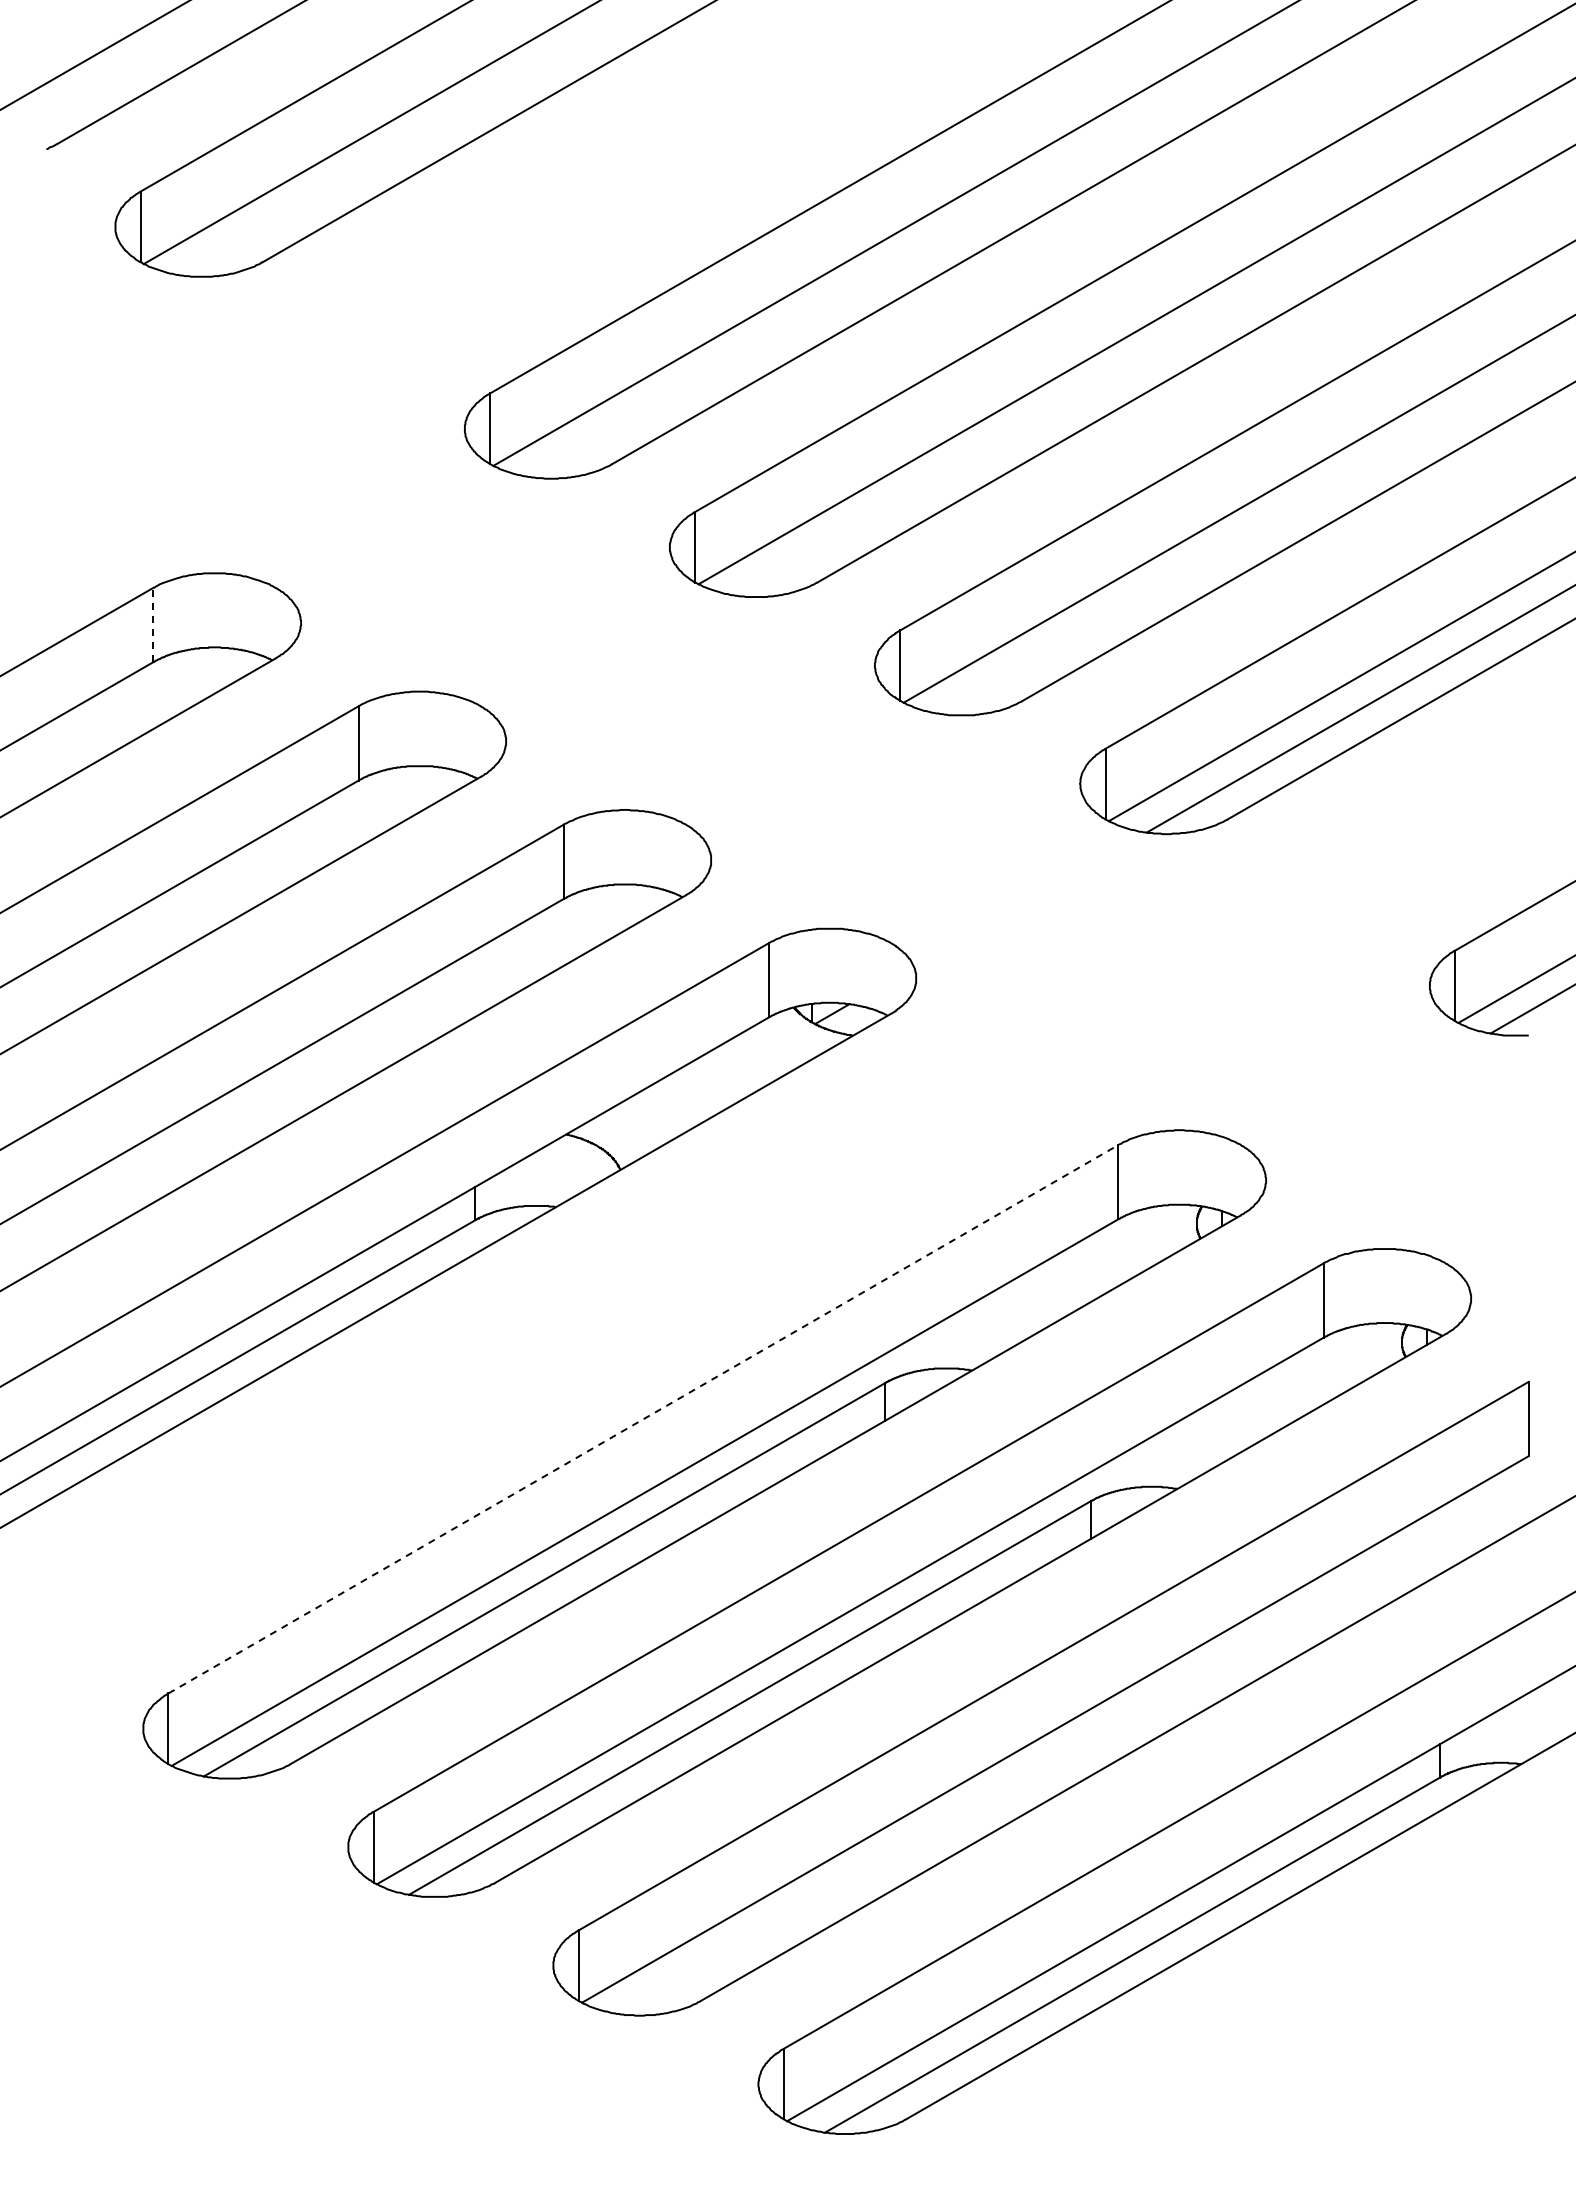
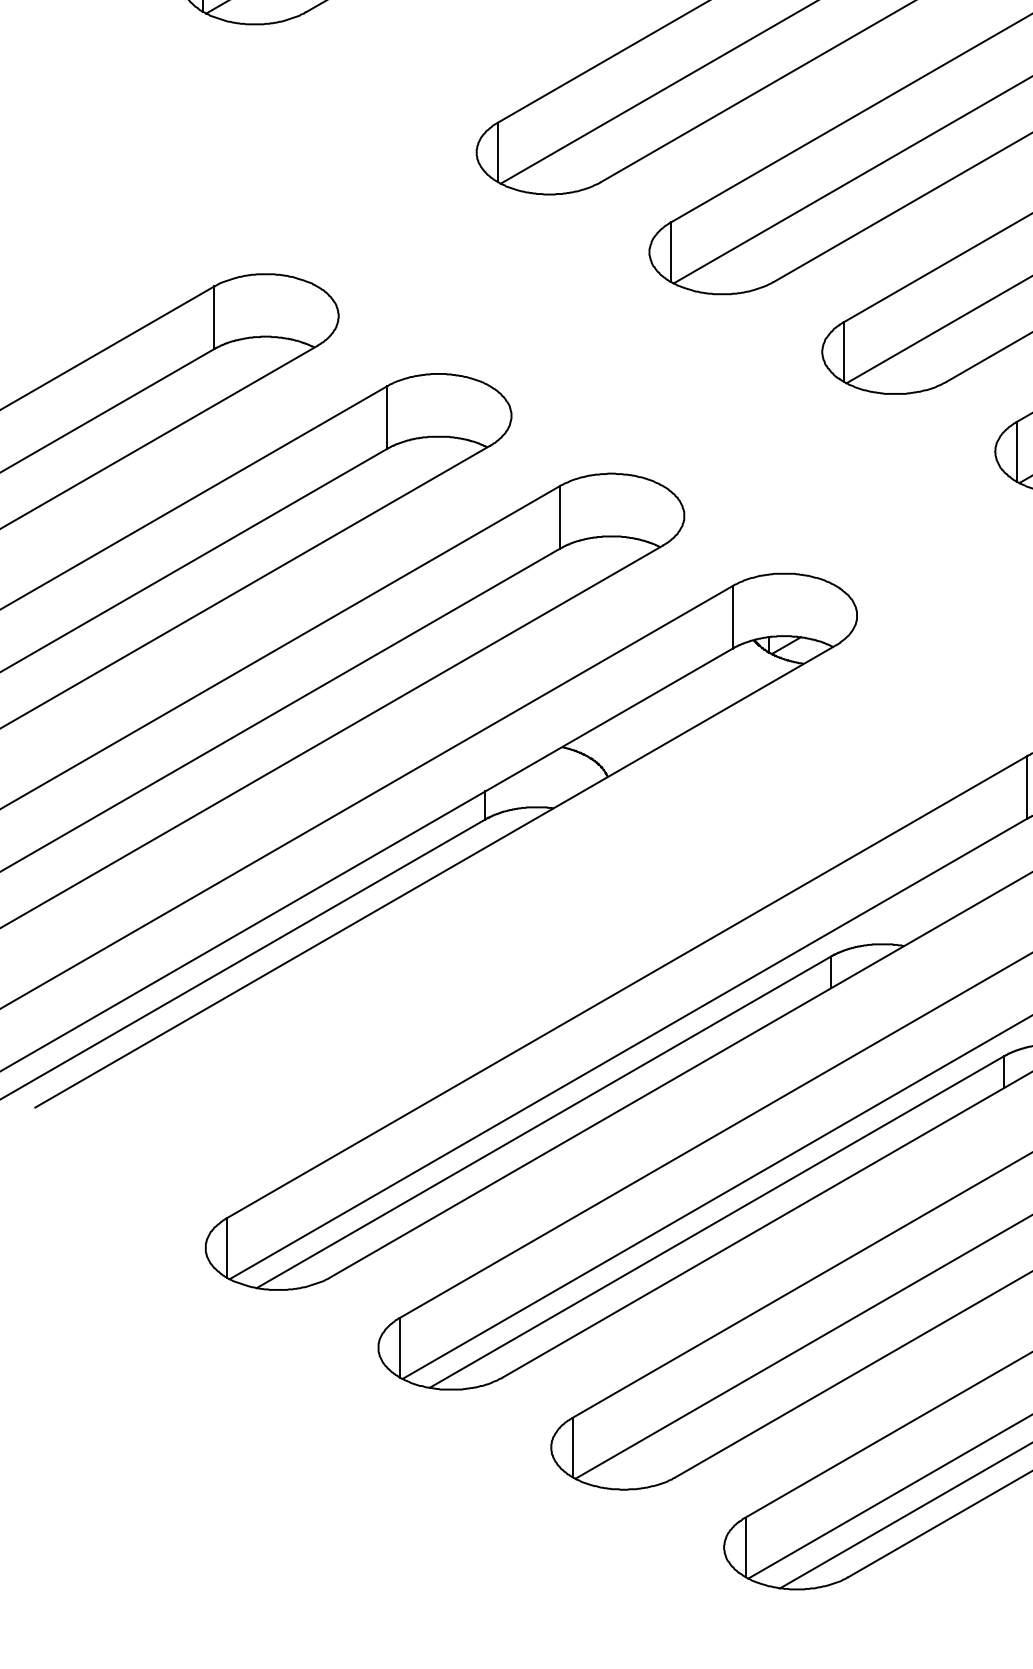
line: (153, 624) -> (214, 317), dashed -> solid
line: (643, 1419) -> (627, 987), dashed -> solid

